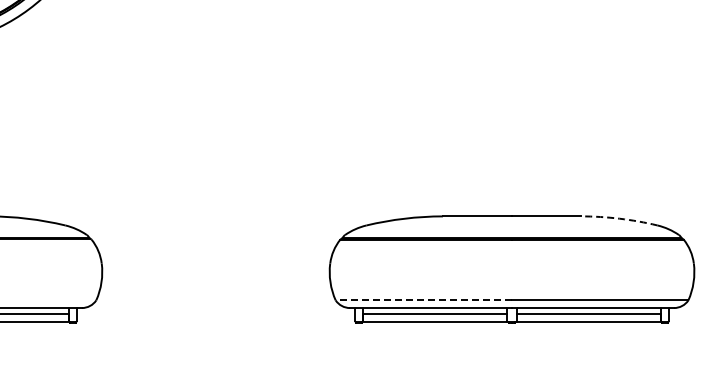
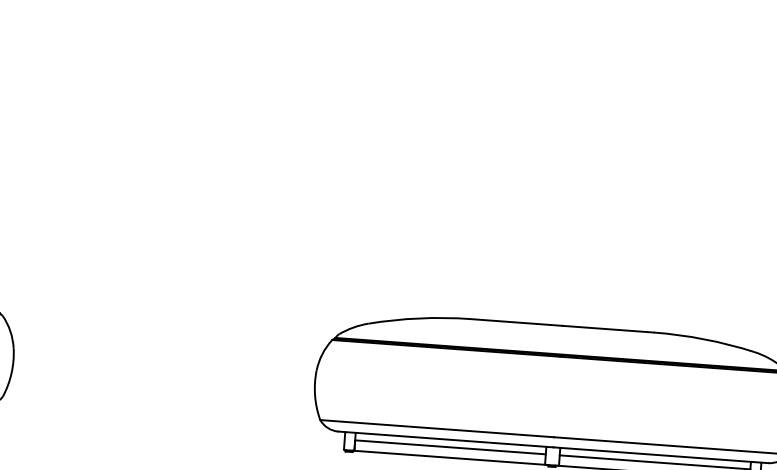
arc: (619, 218) -> (704, 339), dashed -> solid
line: (423, 300) -> (436, 428), dashed -> solid

